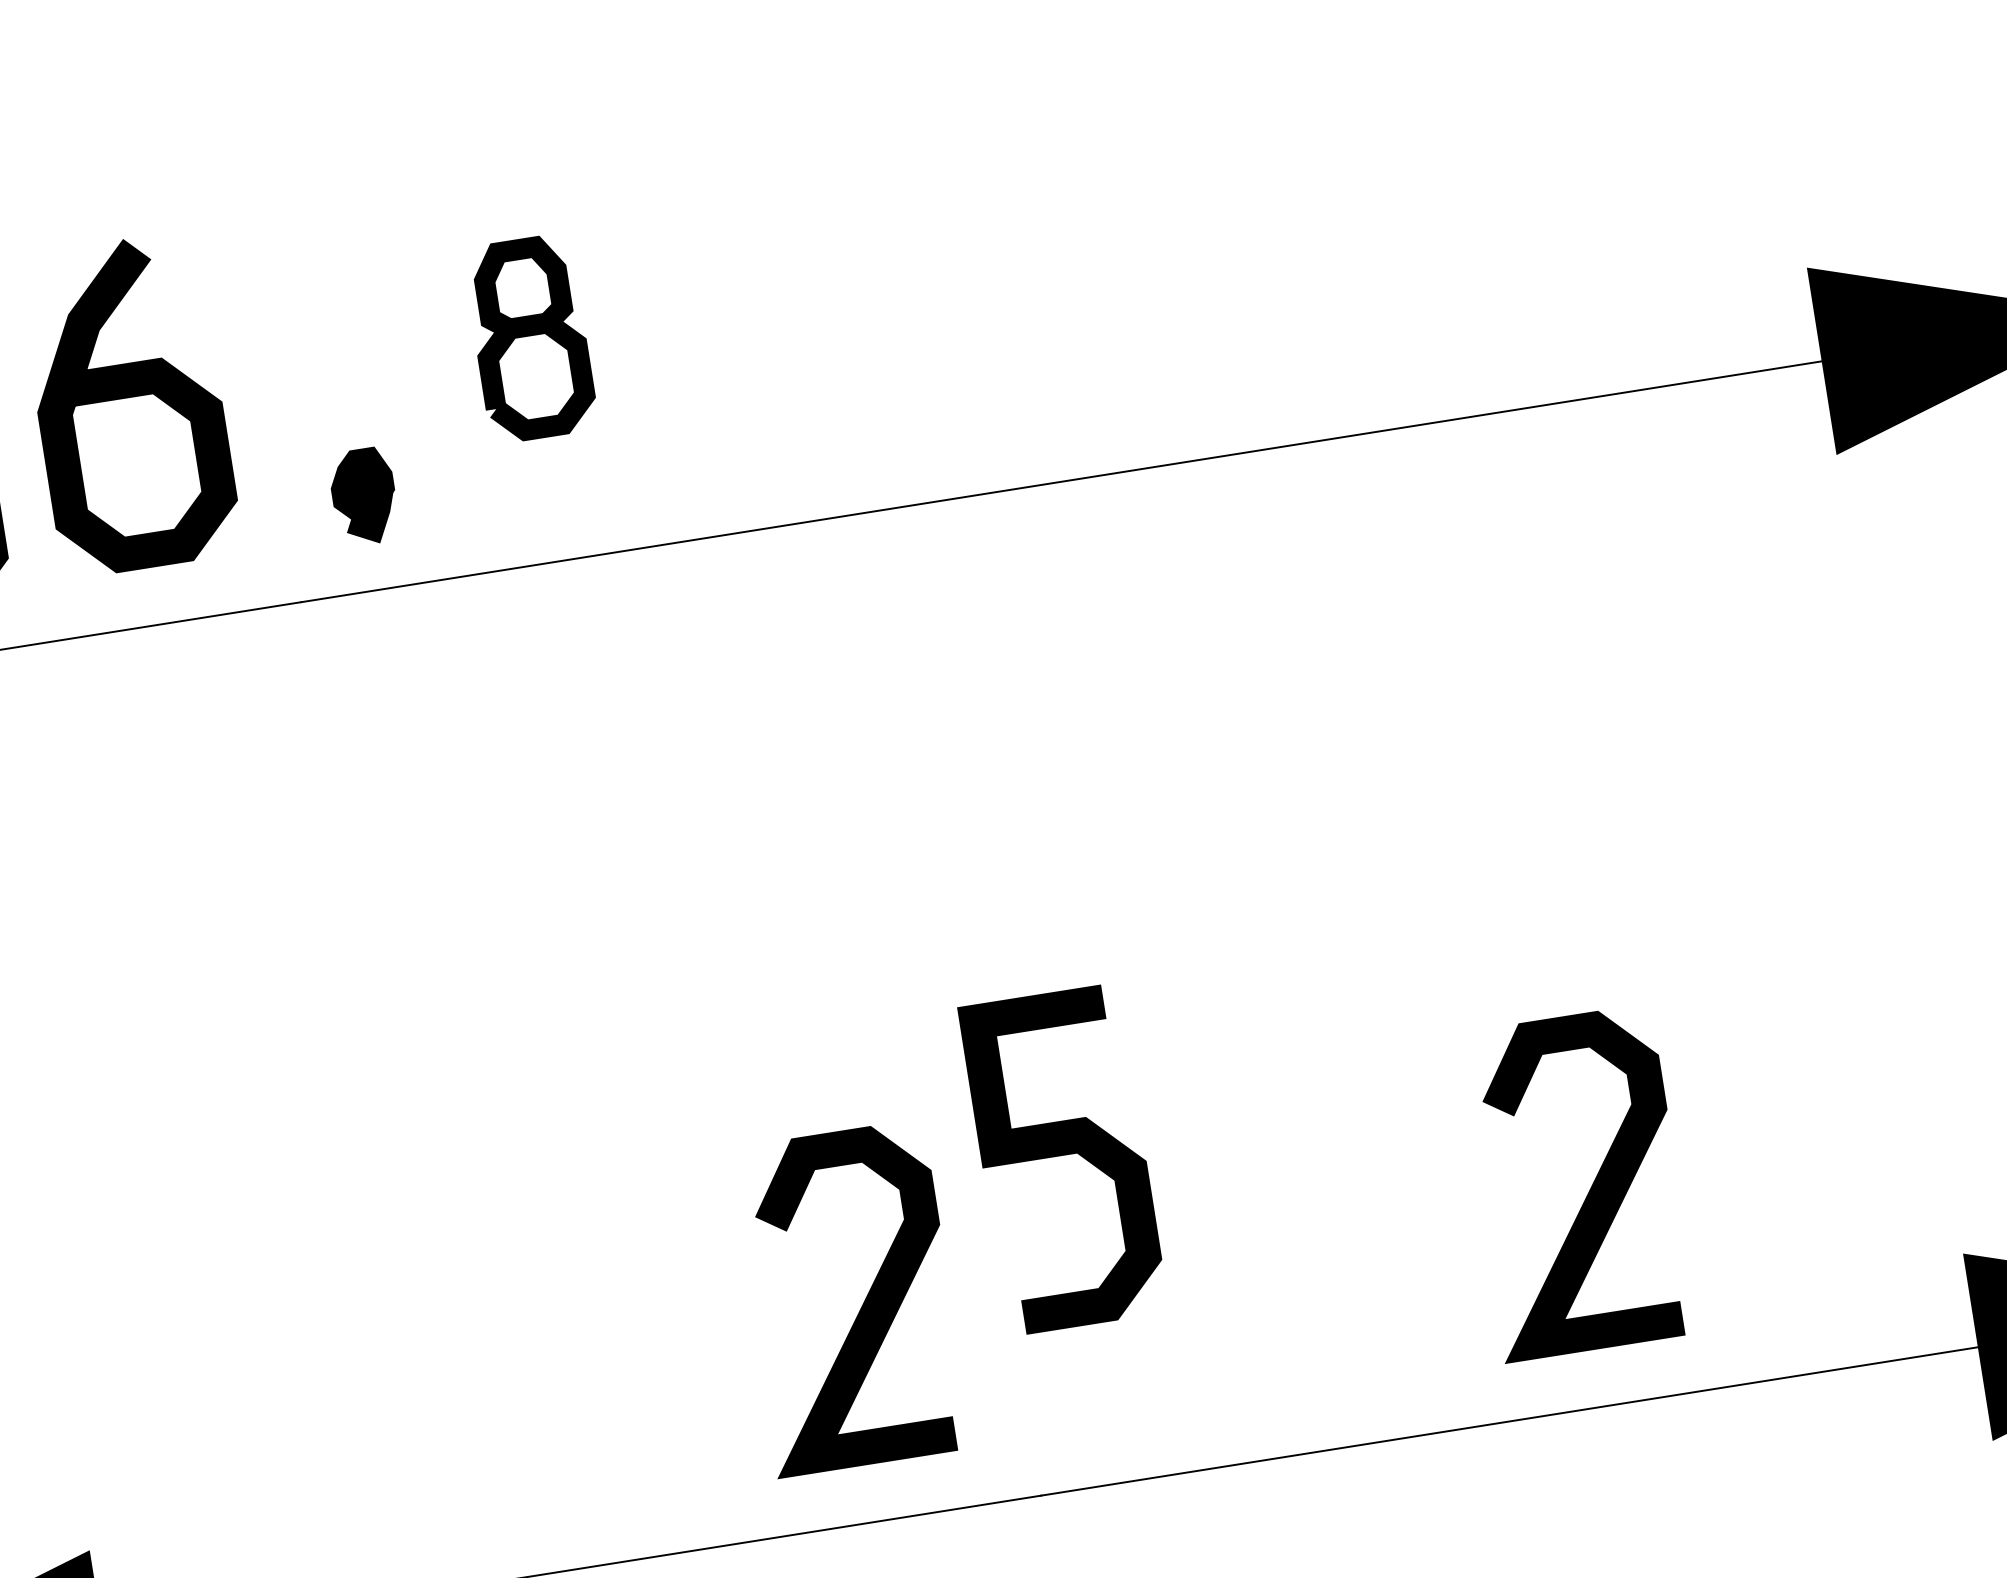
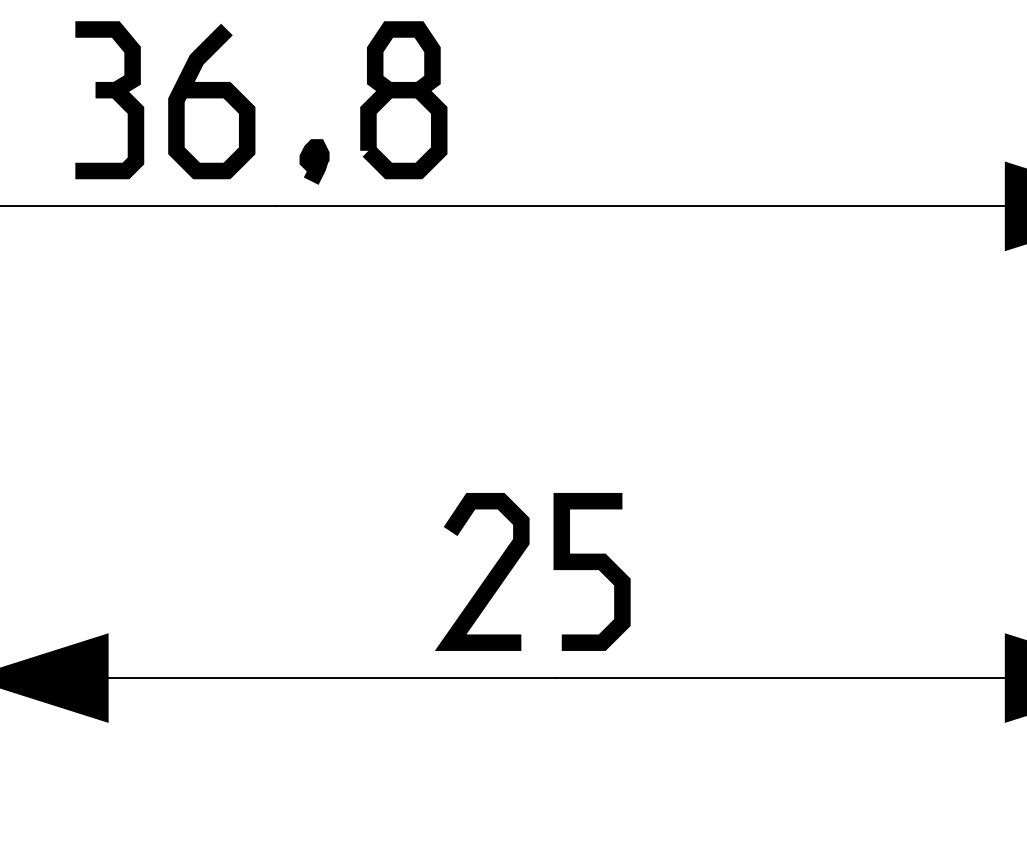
part: (529, 339) -> (403, 100), size x1.67
curve: (1061, 1154) -> (591, 569), moved
curve: (1589, 1188) -> (835, 575), removed

